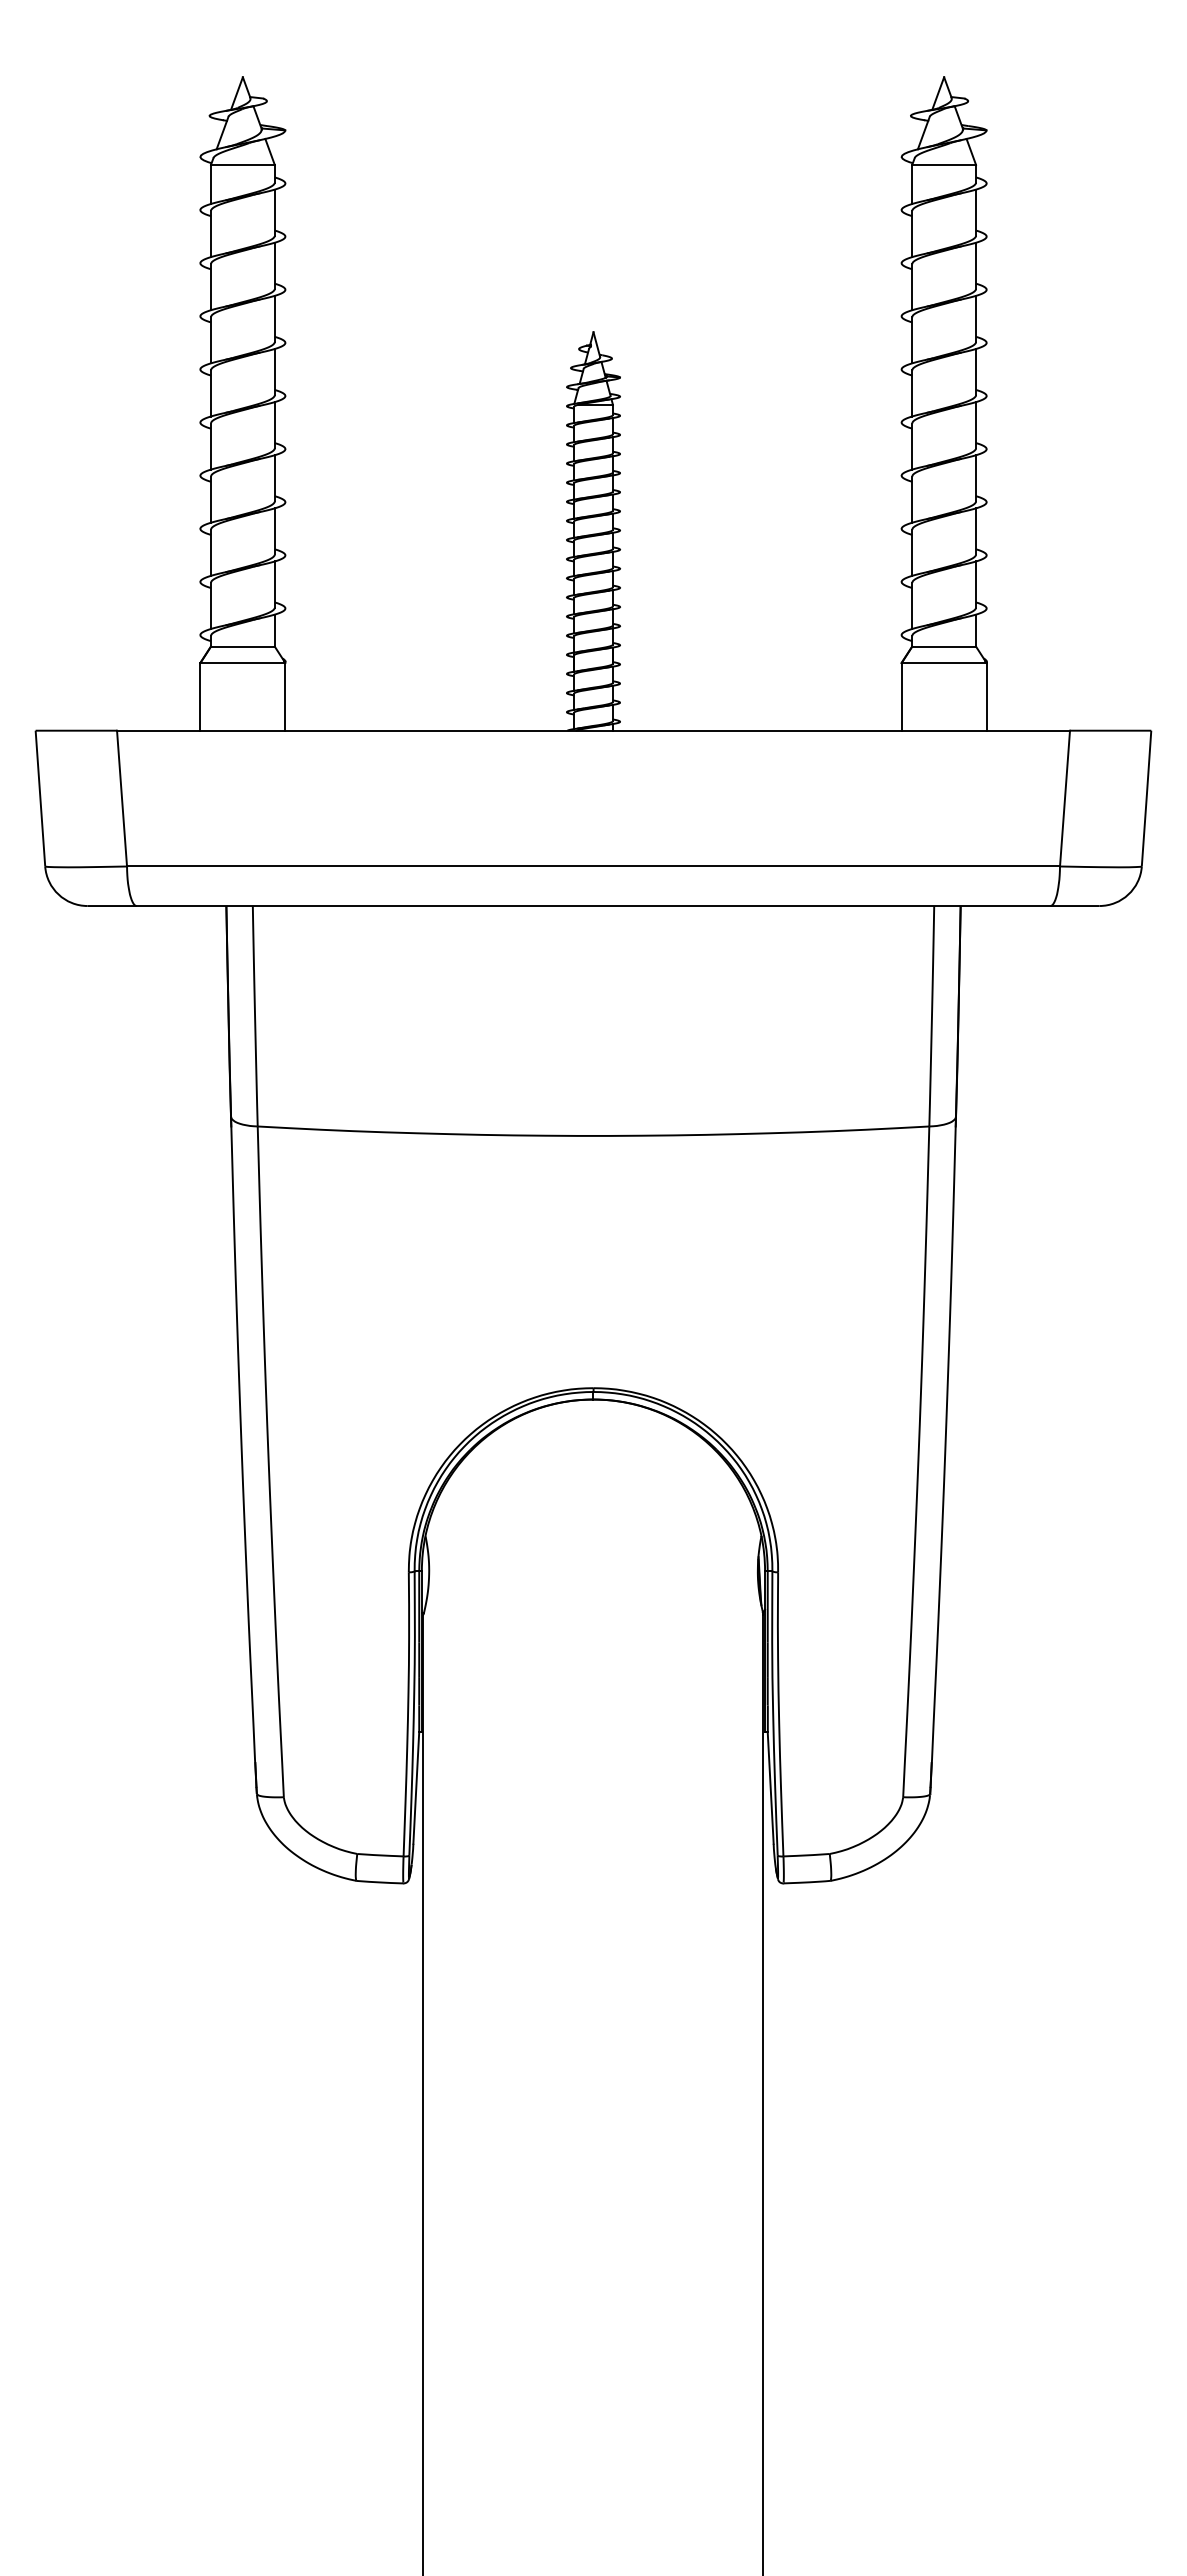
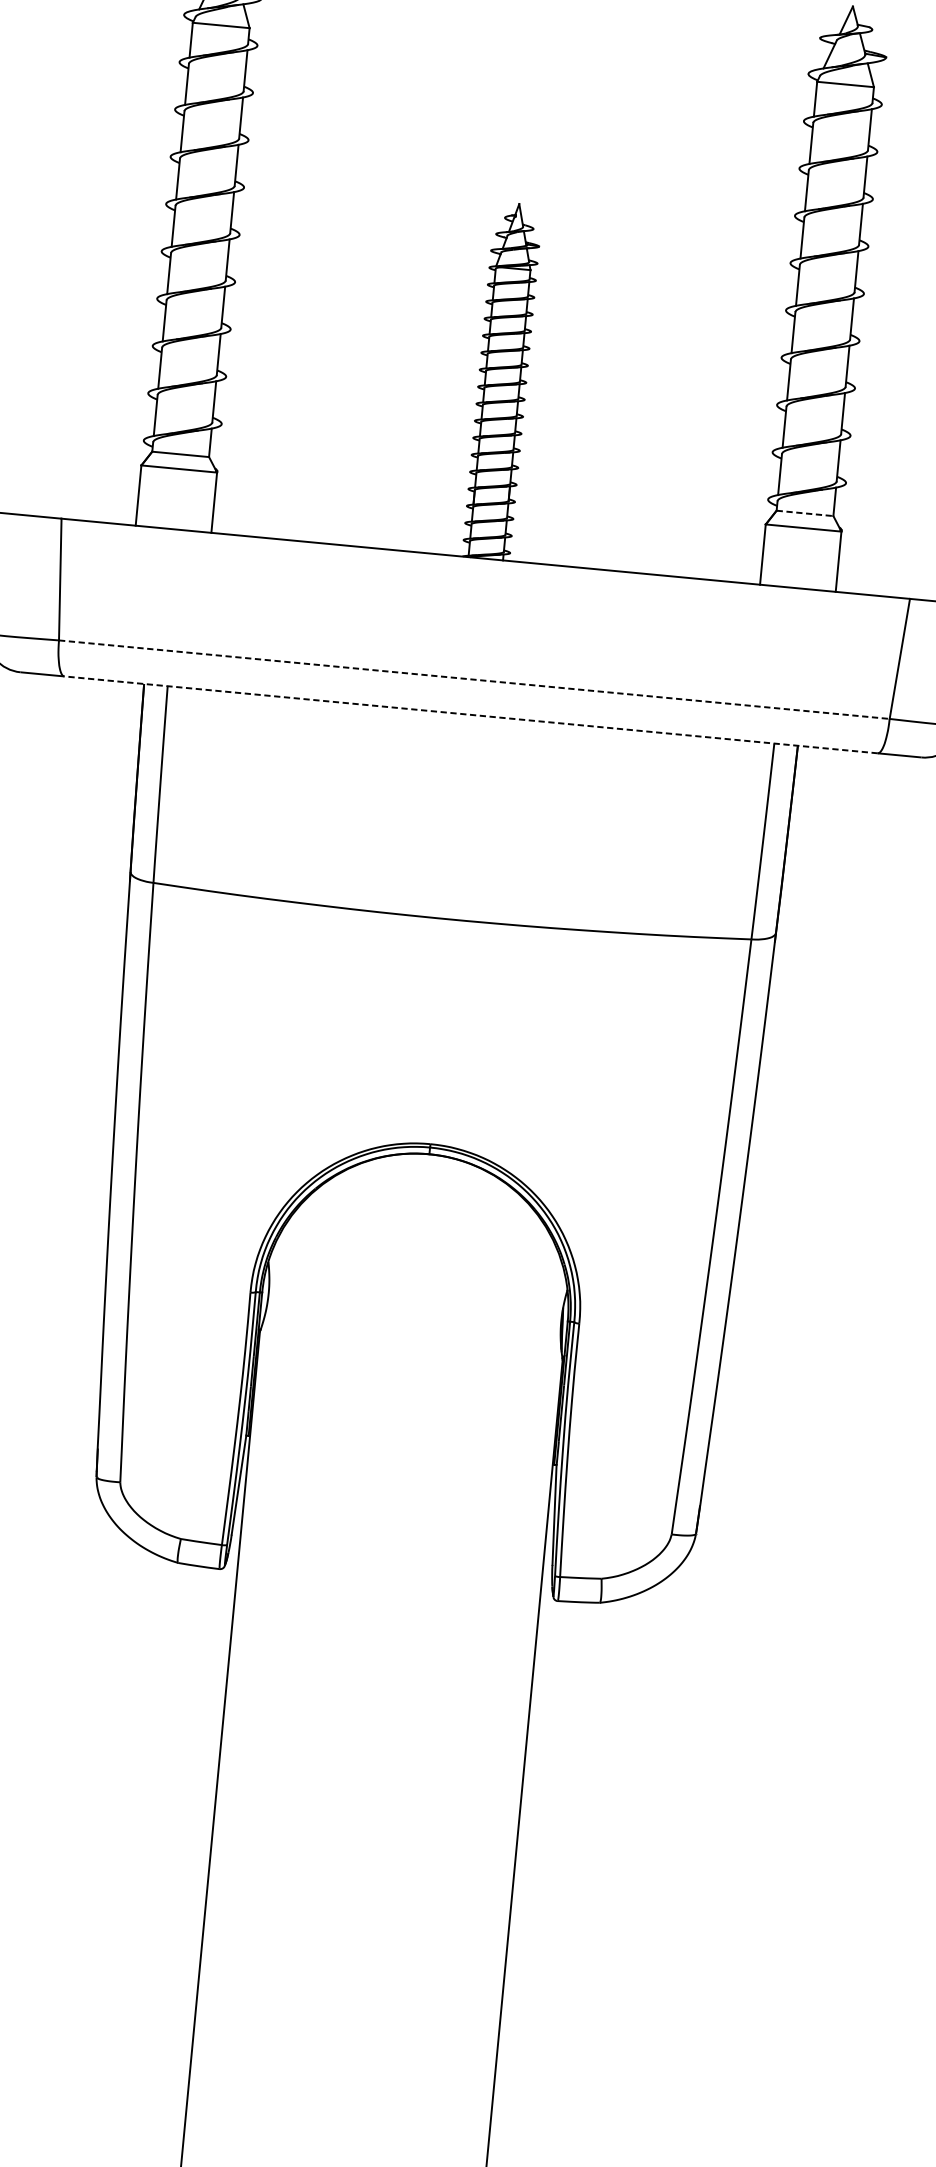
line: (944, 646) -> (805, 513), solid -> dashed
line: (594, 866) -> (475, 679), solid -> dashed
line: (593, 906) -> (470, 715), solid -> dashed

